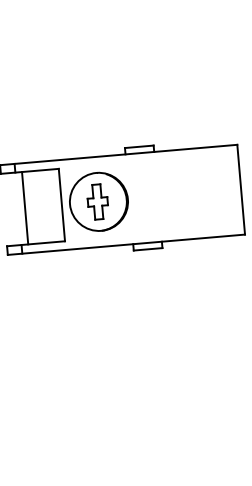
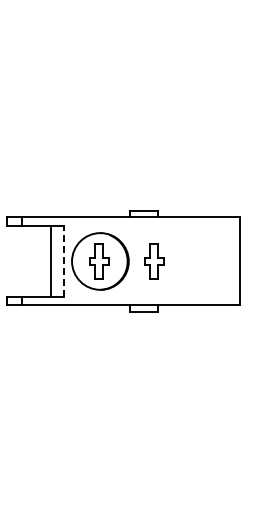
part: (154, 197) -> (154, 261), added
line: (62, 204) -> (64, 260), solid -> dashed
line: (25, 208) -> (51, 261), moved

